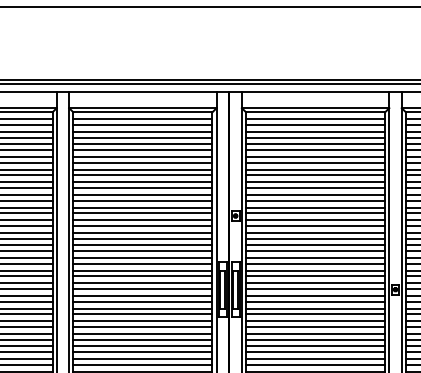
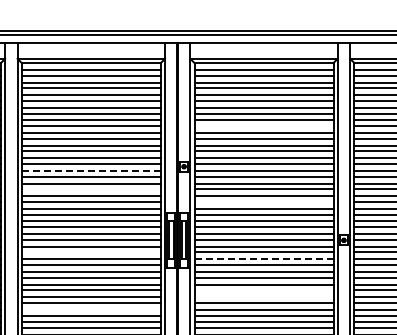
line: (315, 175) -> (263, 126), removed
line: (142, 220) -> (90, 171), solid -> dashed
line: (142, 238) -> (90, 189), removed
line: (315, 251) -> (263, 202), removed
line: (142, 301) -> (90, 252), removed
line: (315, 308) -> (263, 259), solid -> dashed
line: (315, 339) -> (263, 290), removed
line: (315, 346) -> (263, 297), removed
line: (142, 359) -> (90, 310), removed

